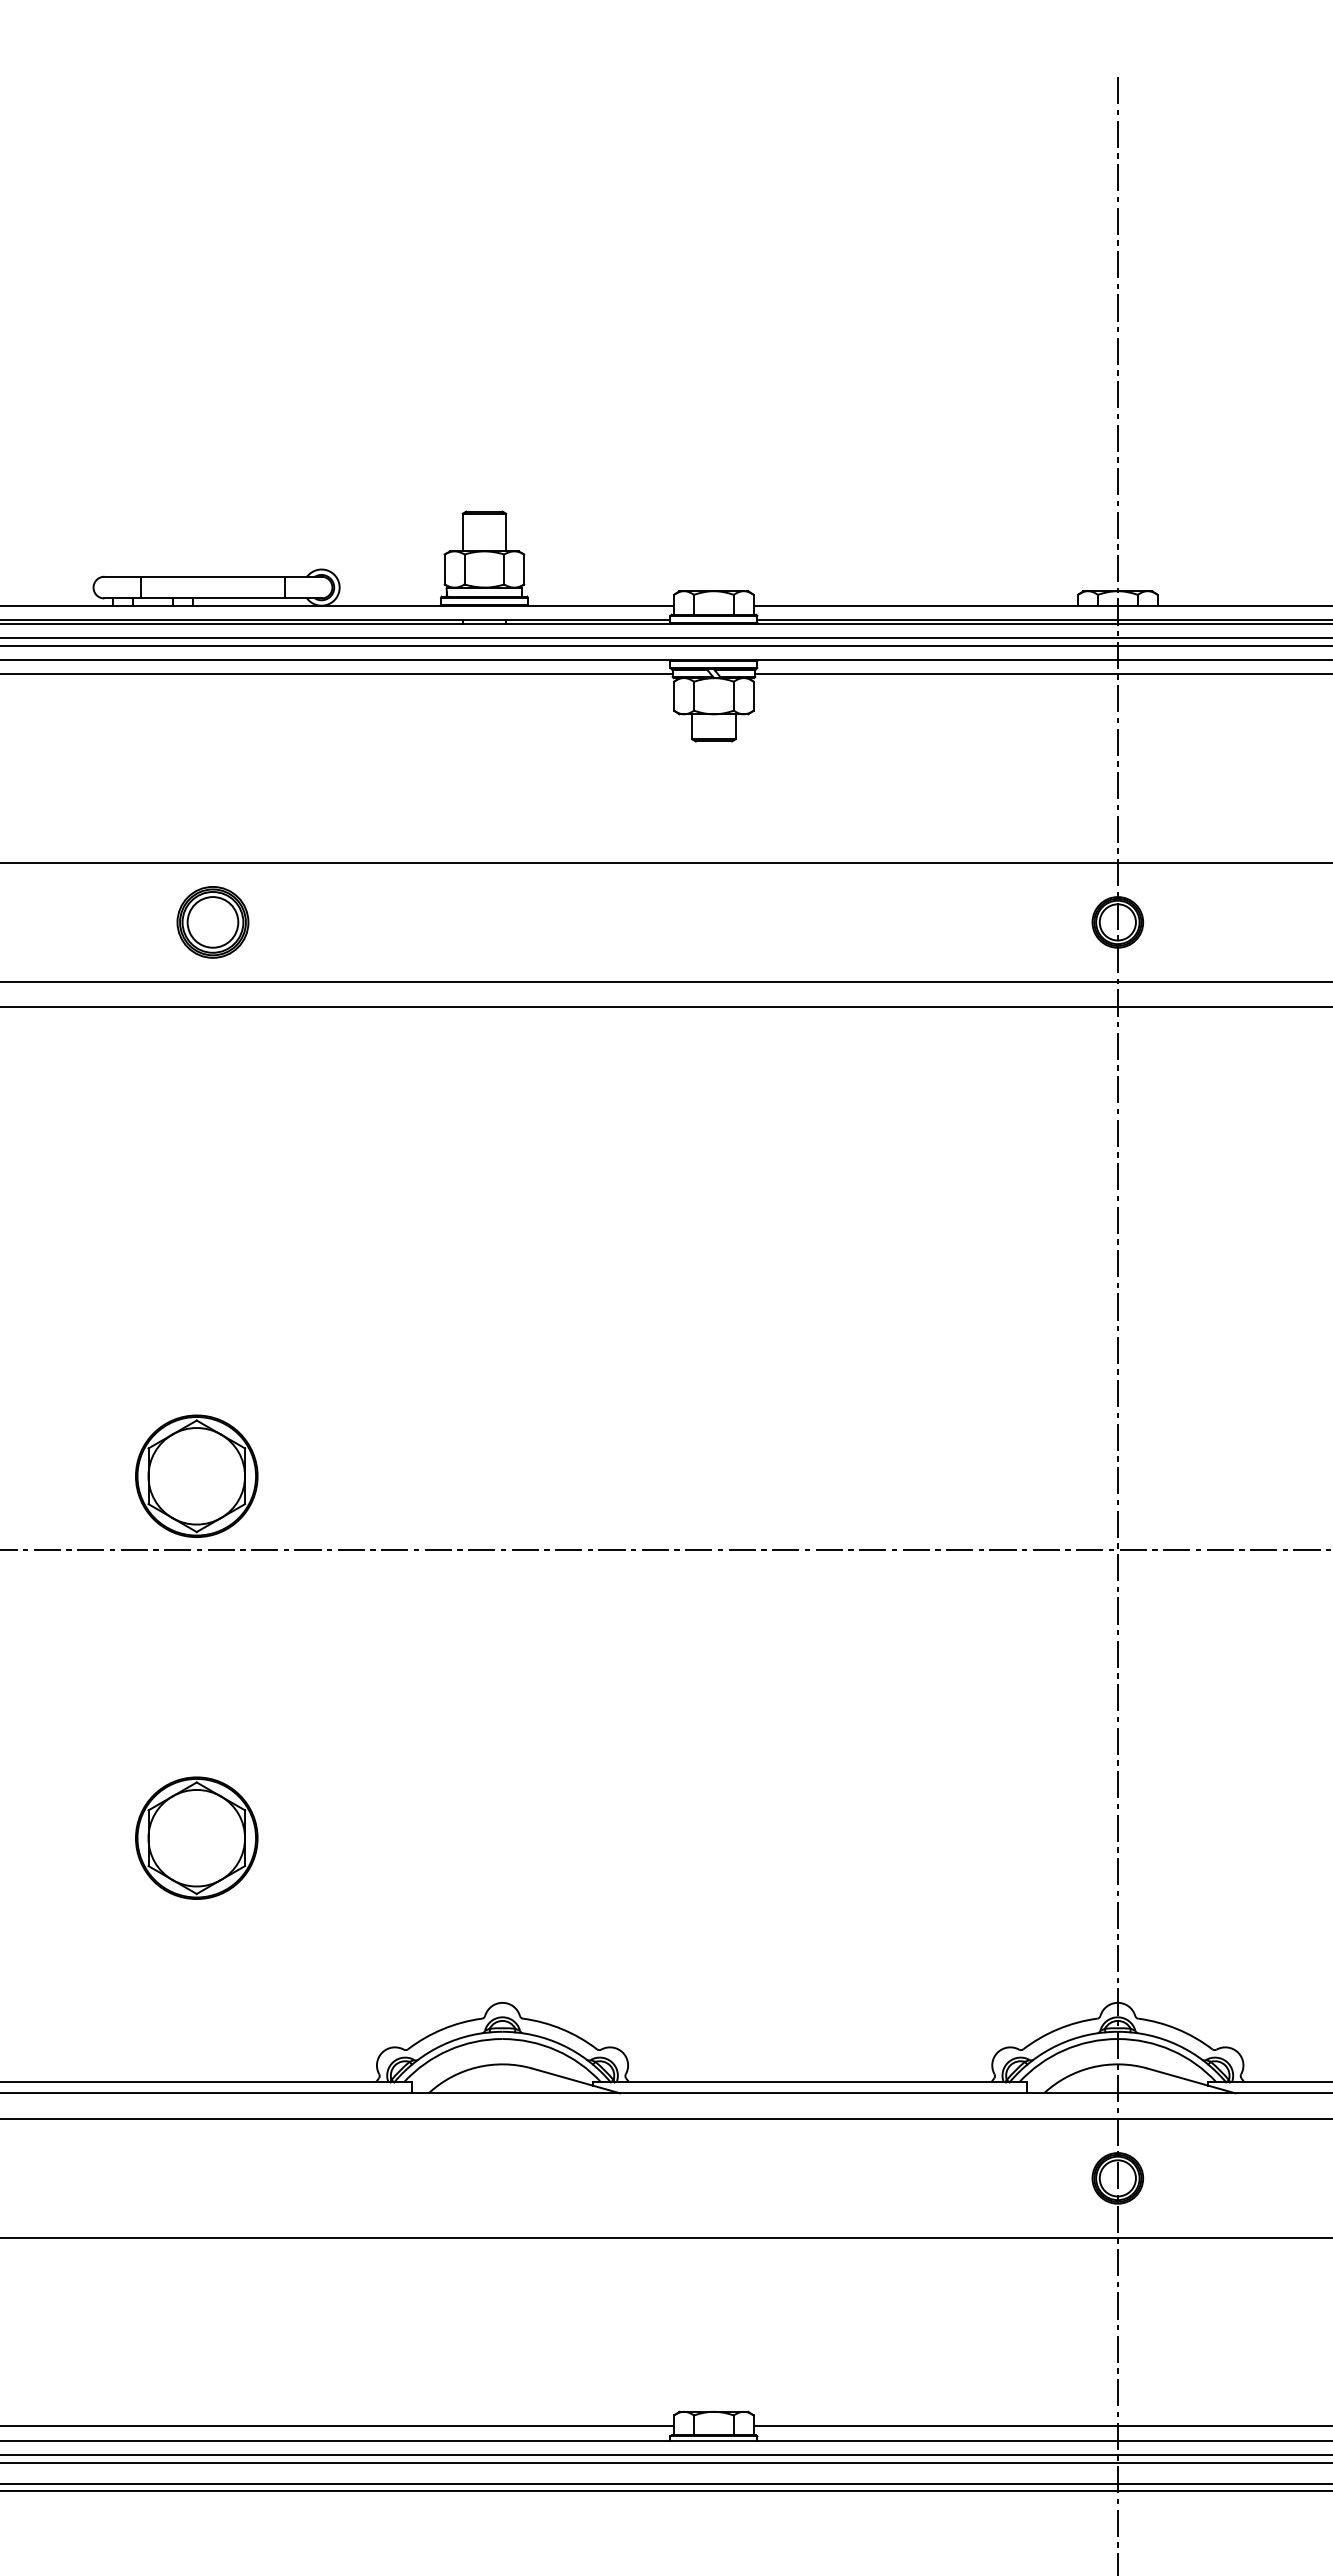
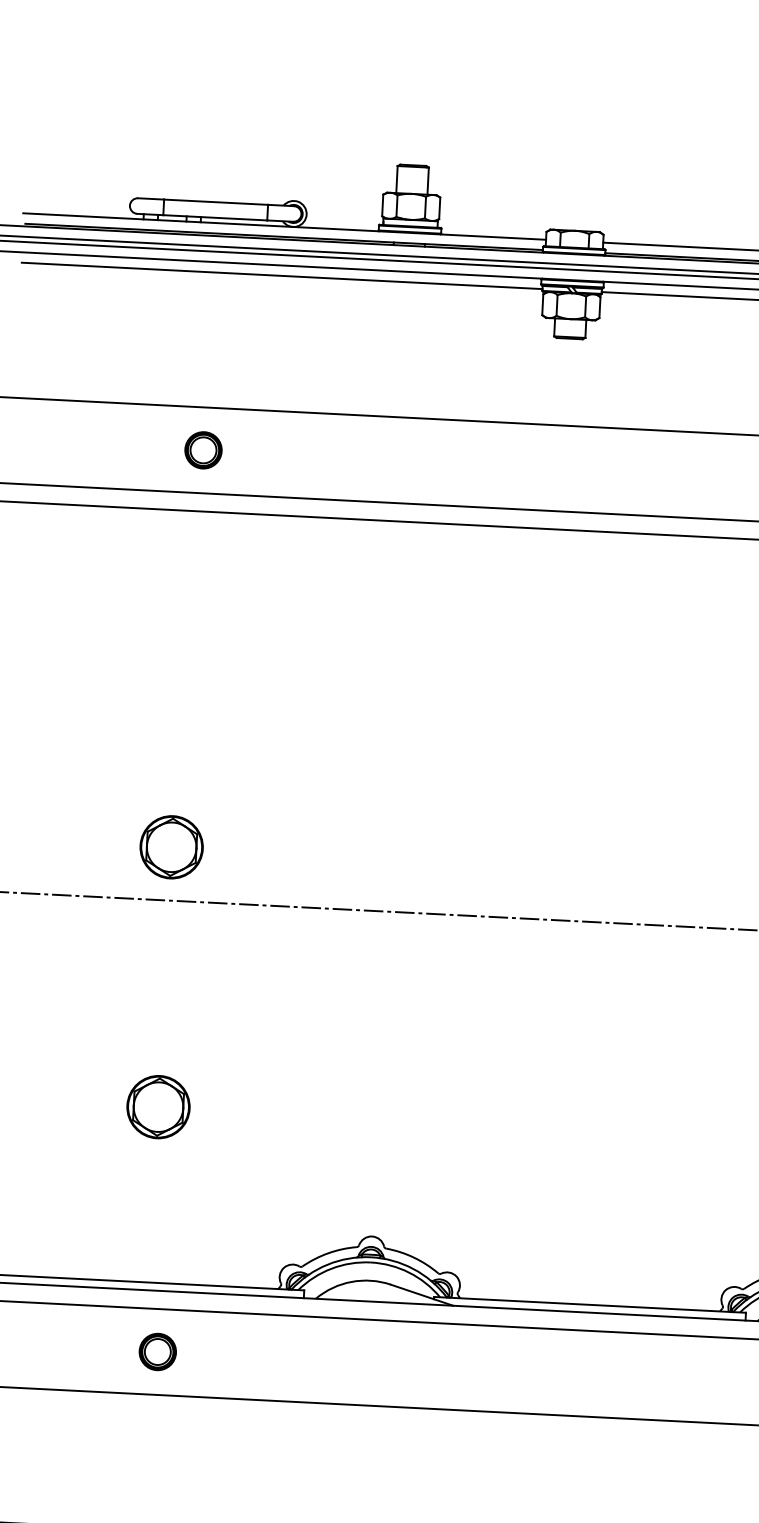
part: (212, 922) -> (203, 450), size x0.71
part: (196, 1475) -> (171, 846), size x0.71
part: (196, 1837) -> (158, 1106), size x0.71
part: (212, 2178) -> (157, 1352), added

